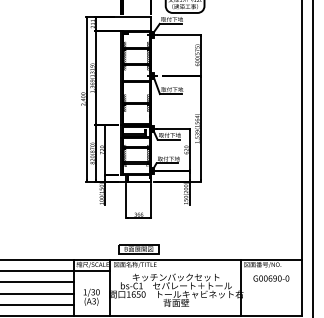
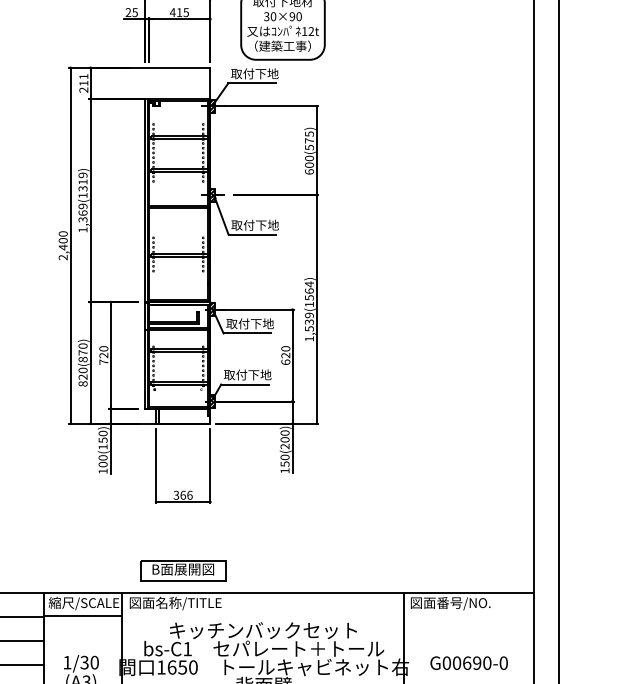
text: (271, 278) -> (469, 663), moved

